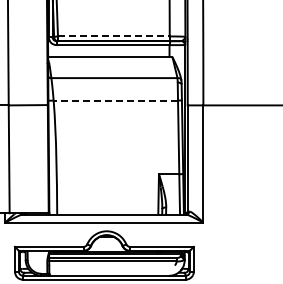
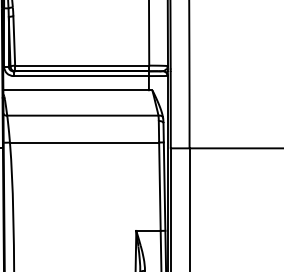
line: (113, 36) -> (81, 65), dashed -> solid
line: (115, 100) -> (84, 142), dashed -> solid

